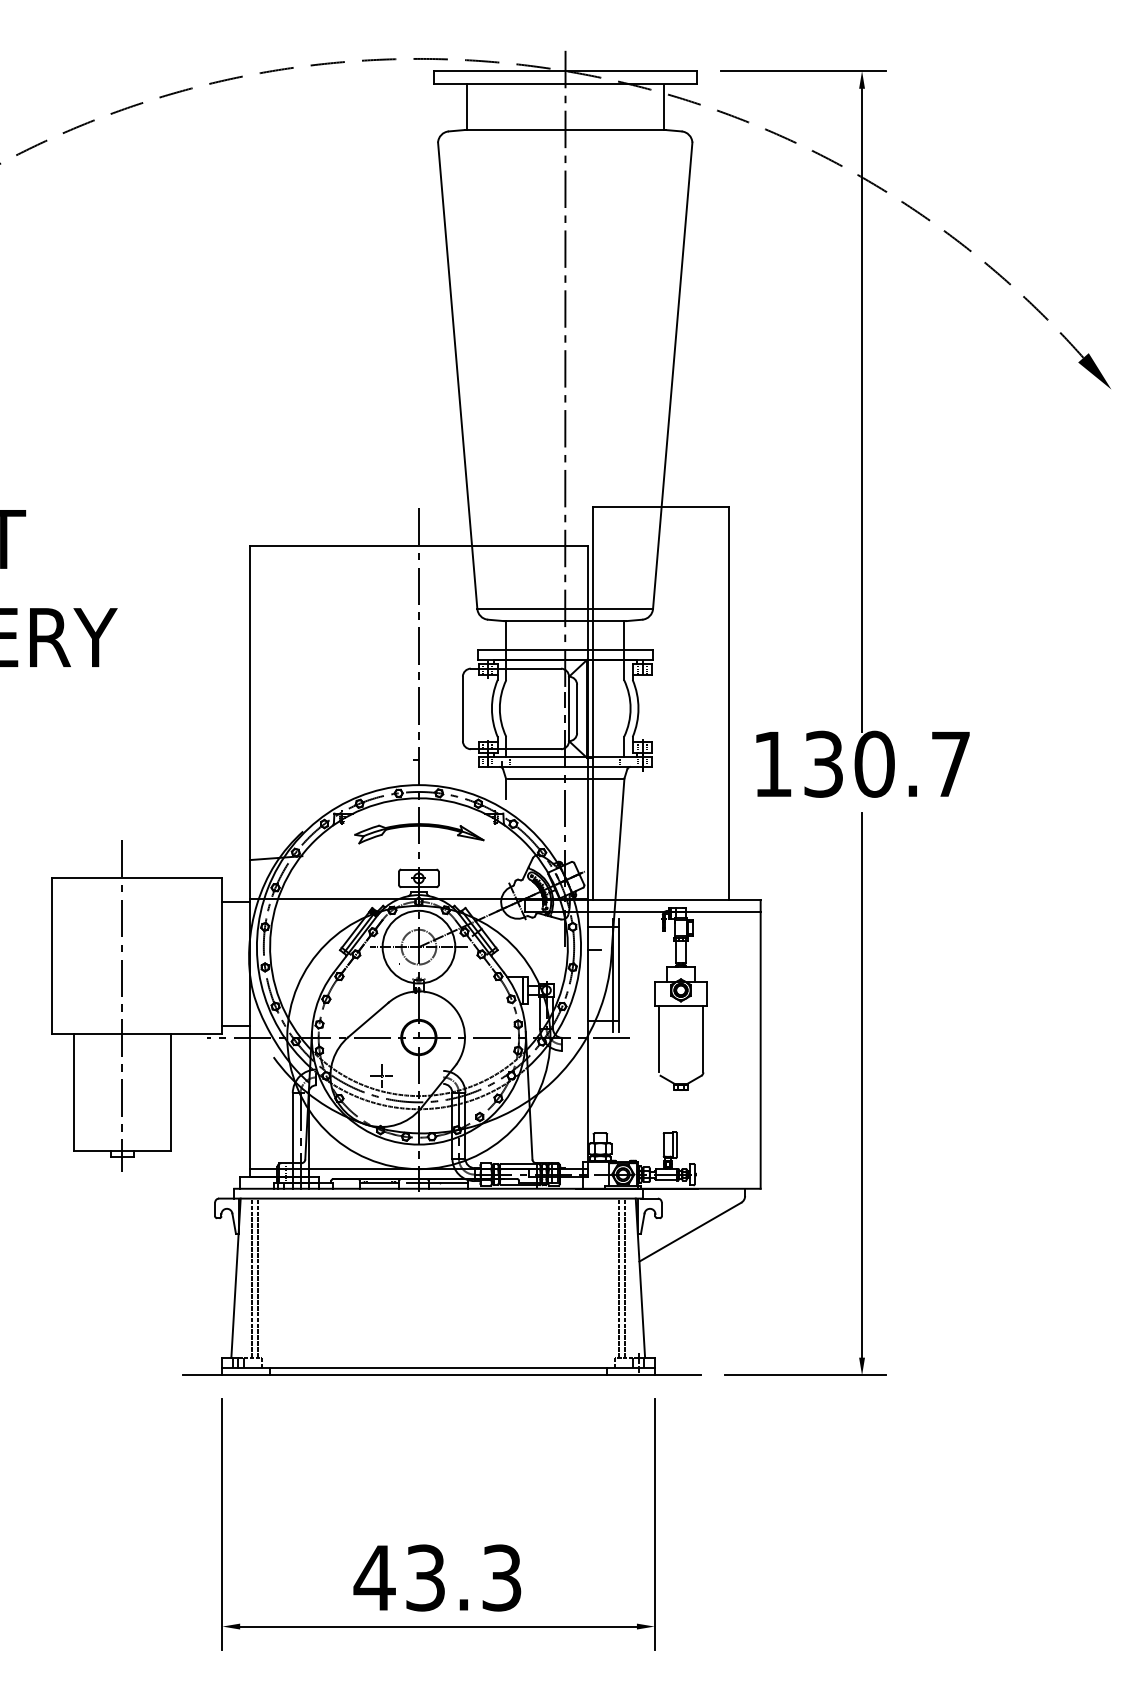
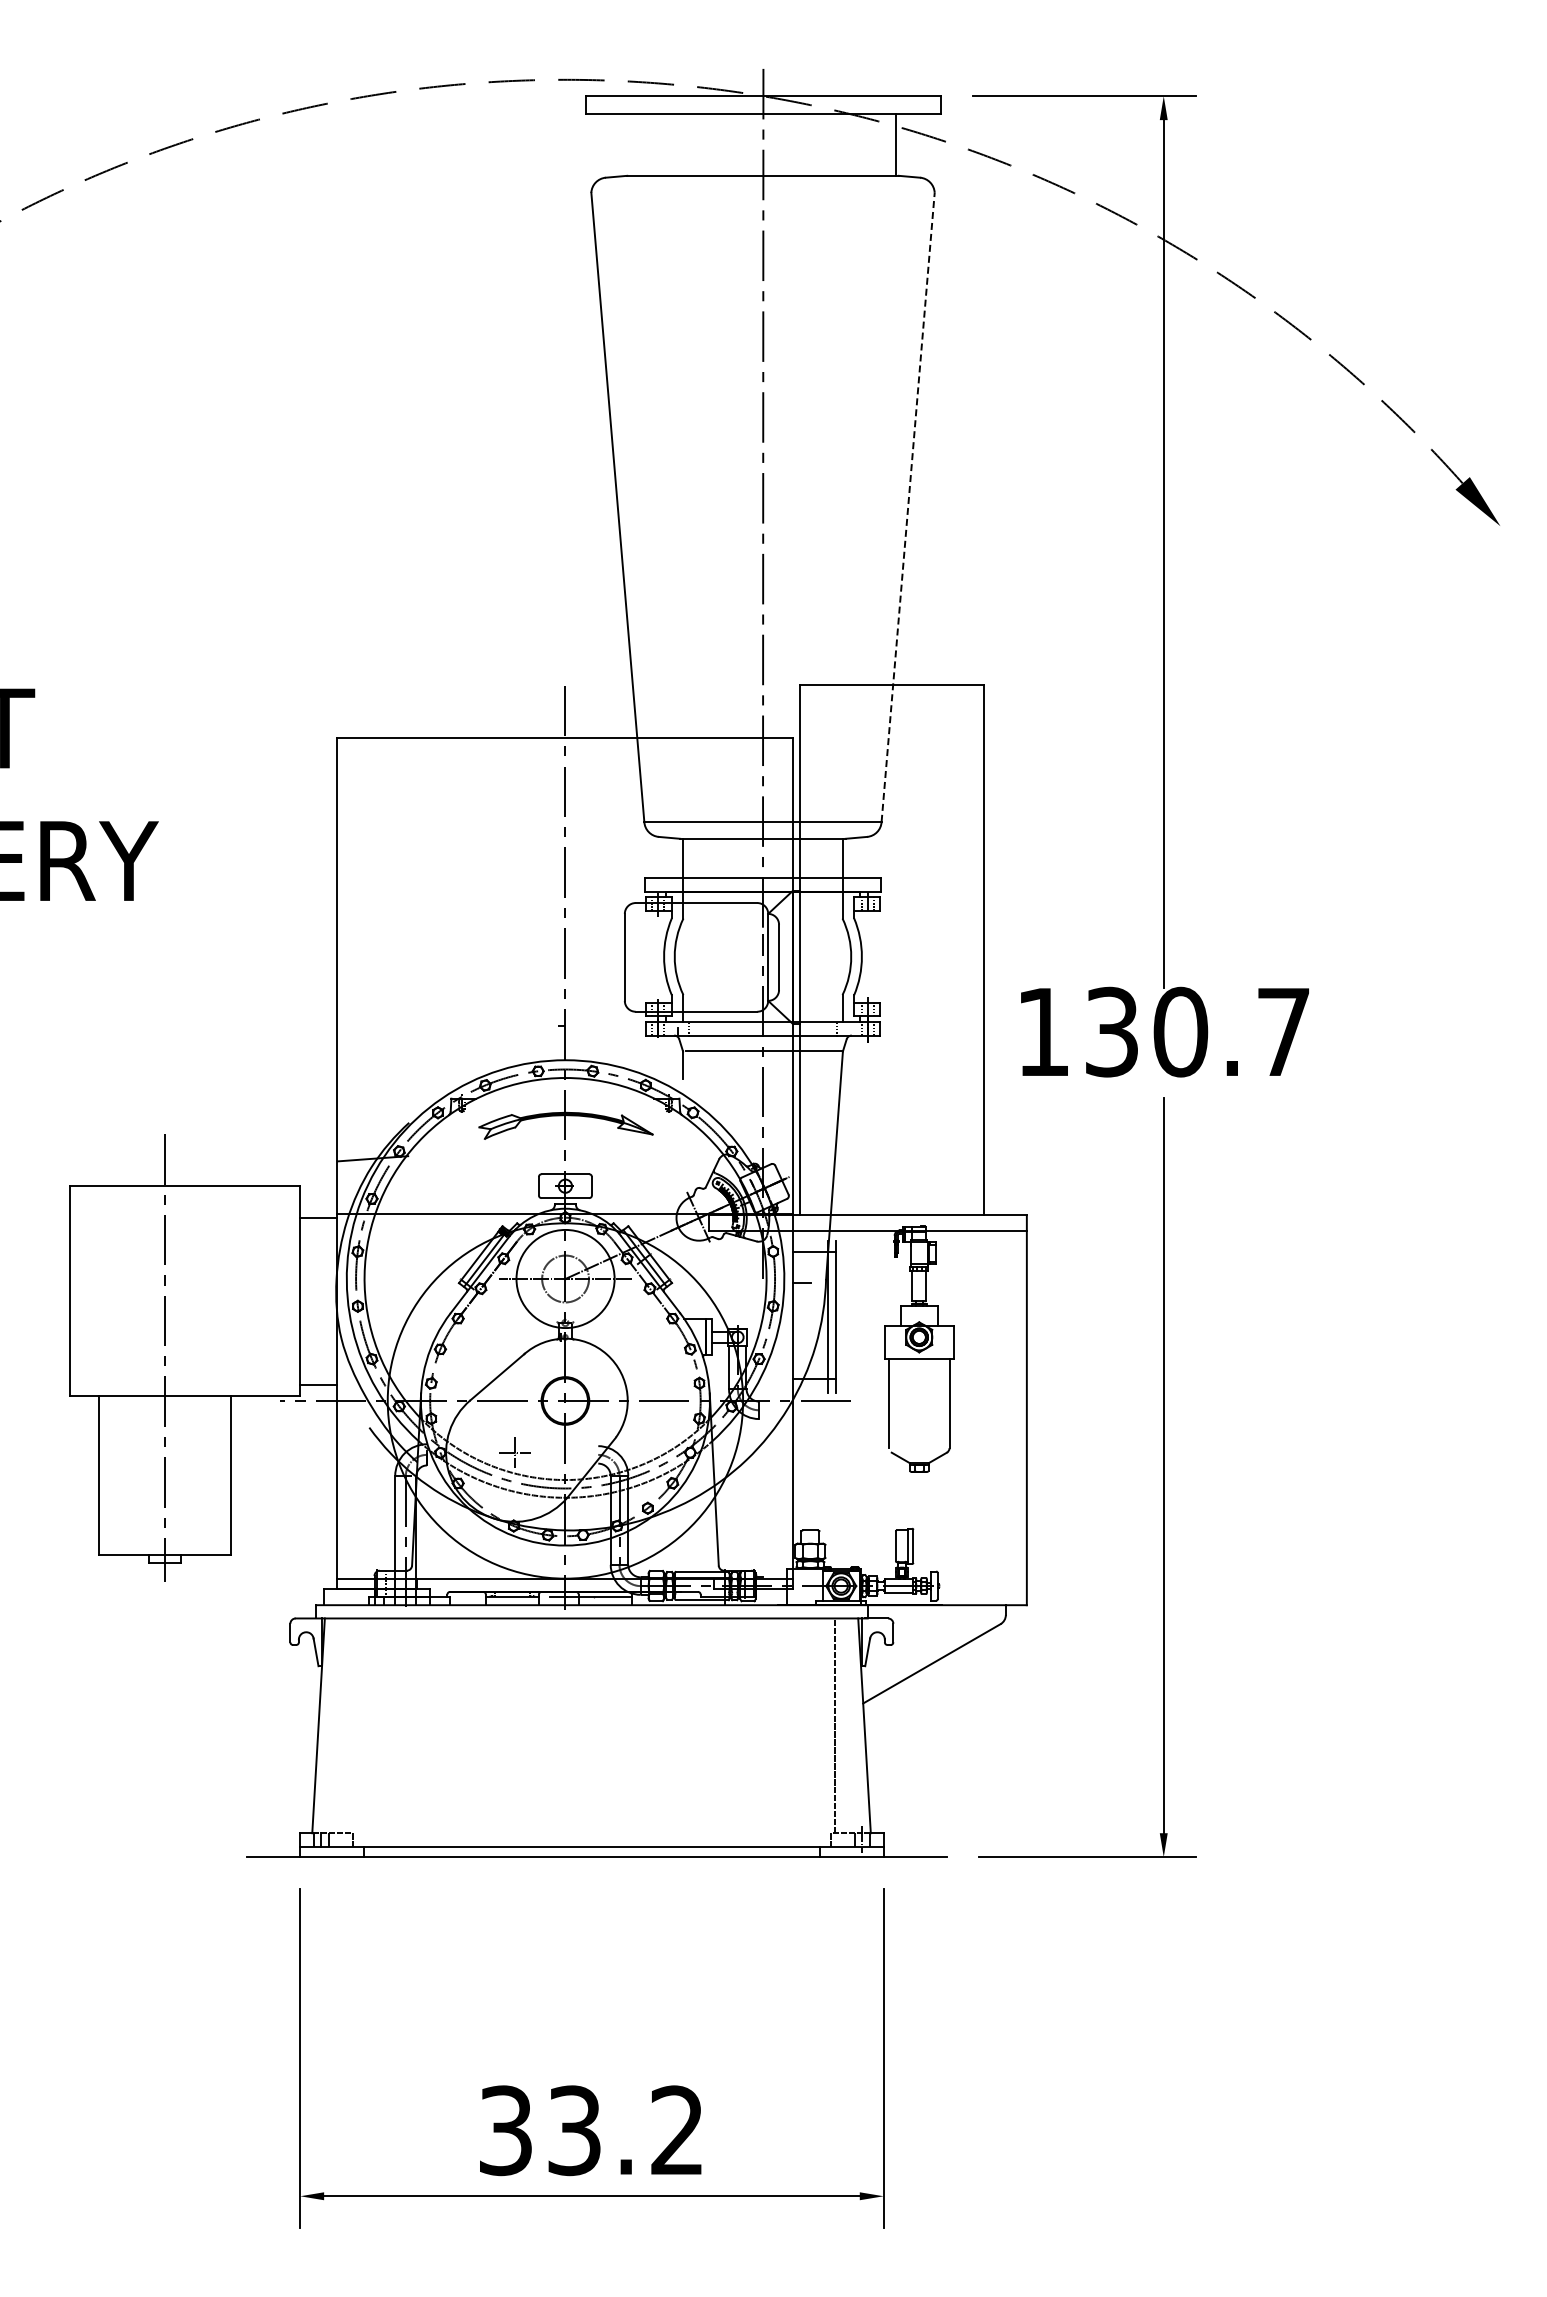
line: (467, 106) -> (630, 144), removed
line: (672, 375) -> (908, 507), solid -> dashed
line: (252, 1277) -> (340, 1725), removed
line: (258, 1277) -> (348, 1725), removed
line: (624, 1277) -> (843, 1725), removed
text: (437, 1577) -> (590, 2130), 43.3 -> 33.2

